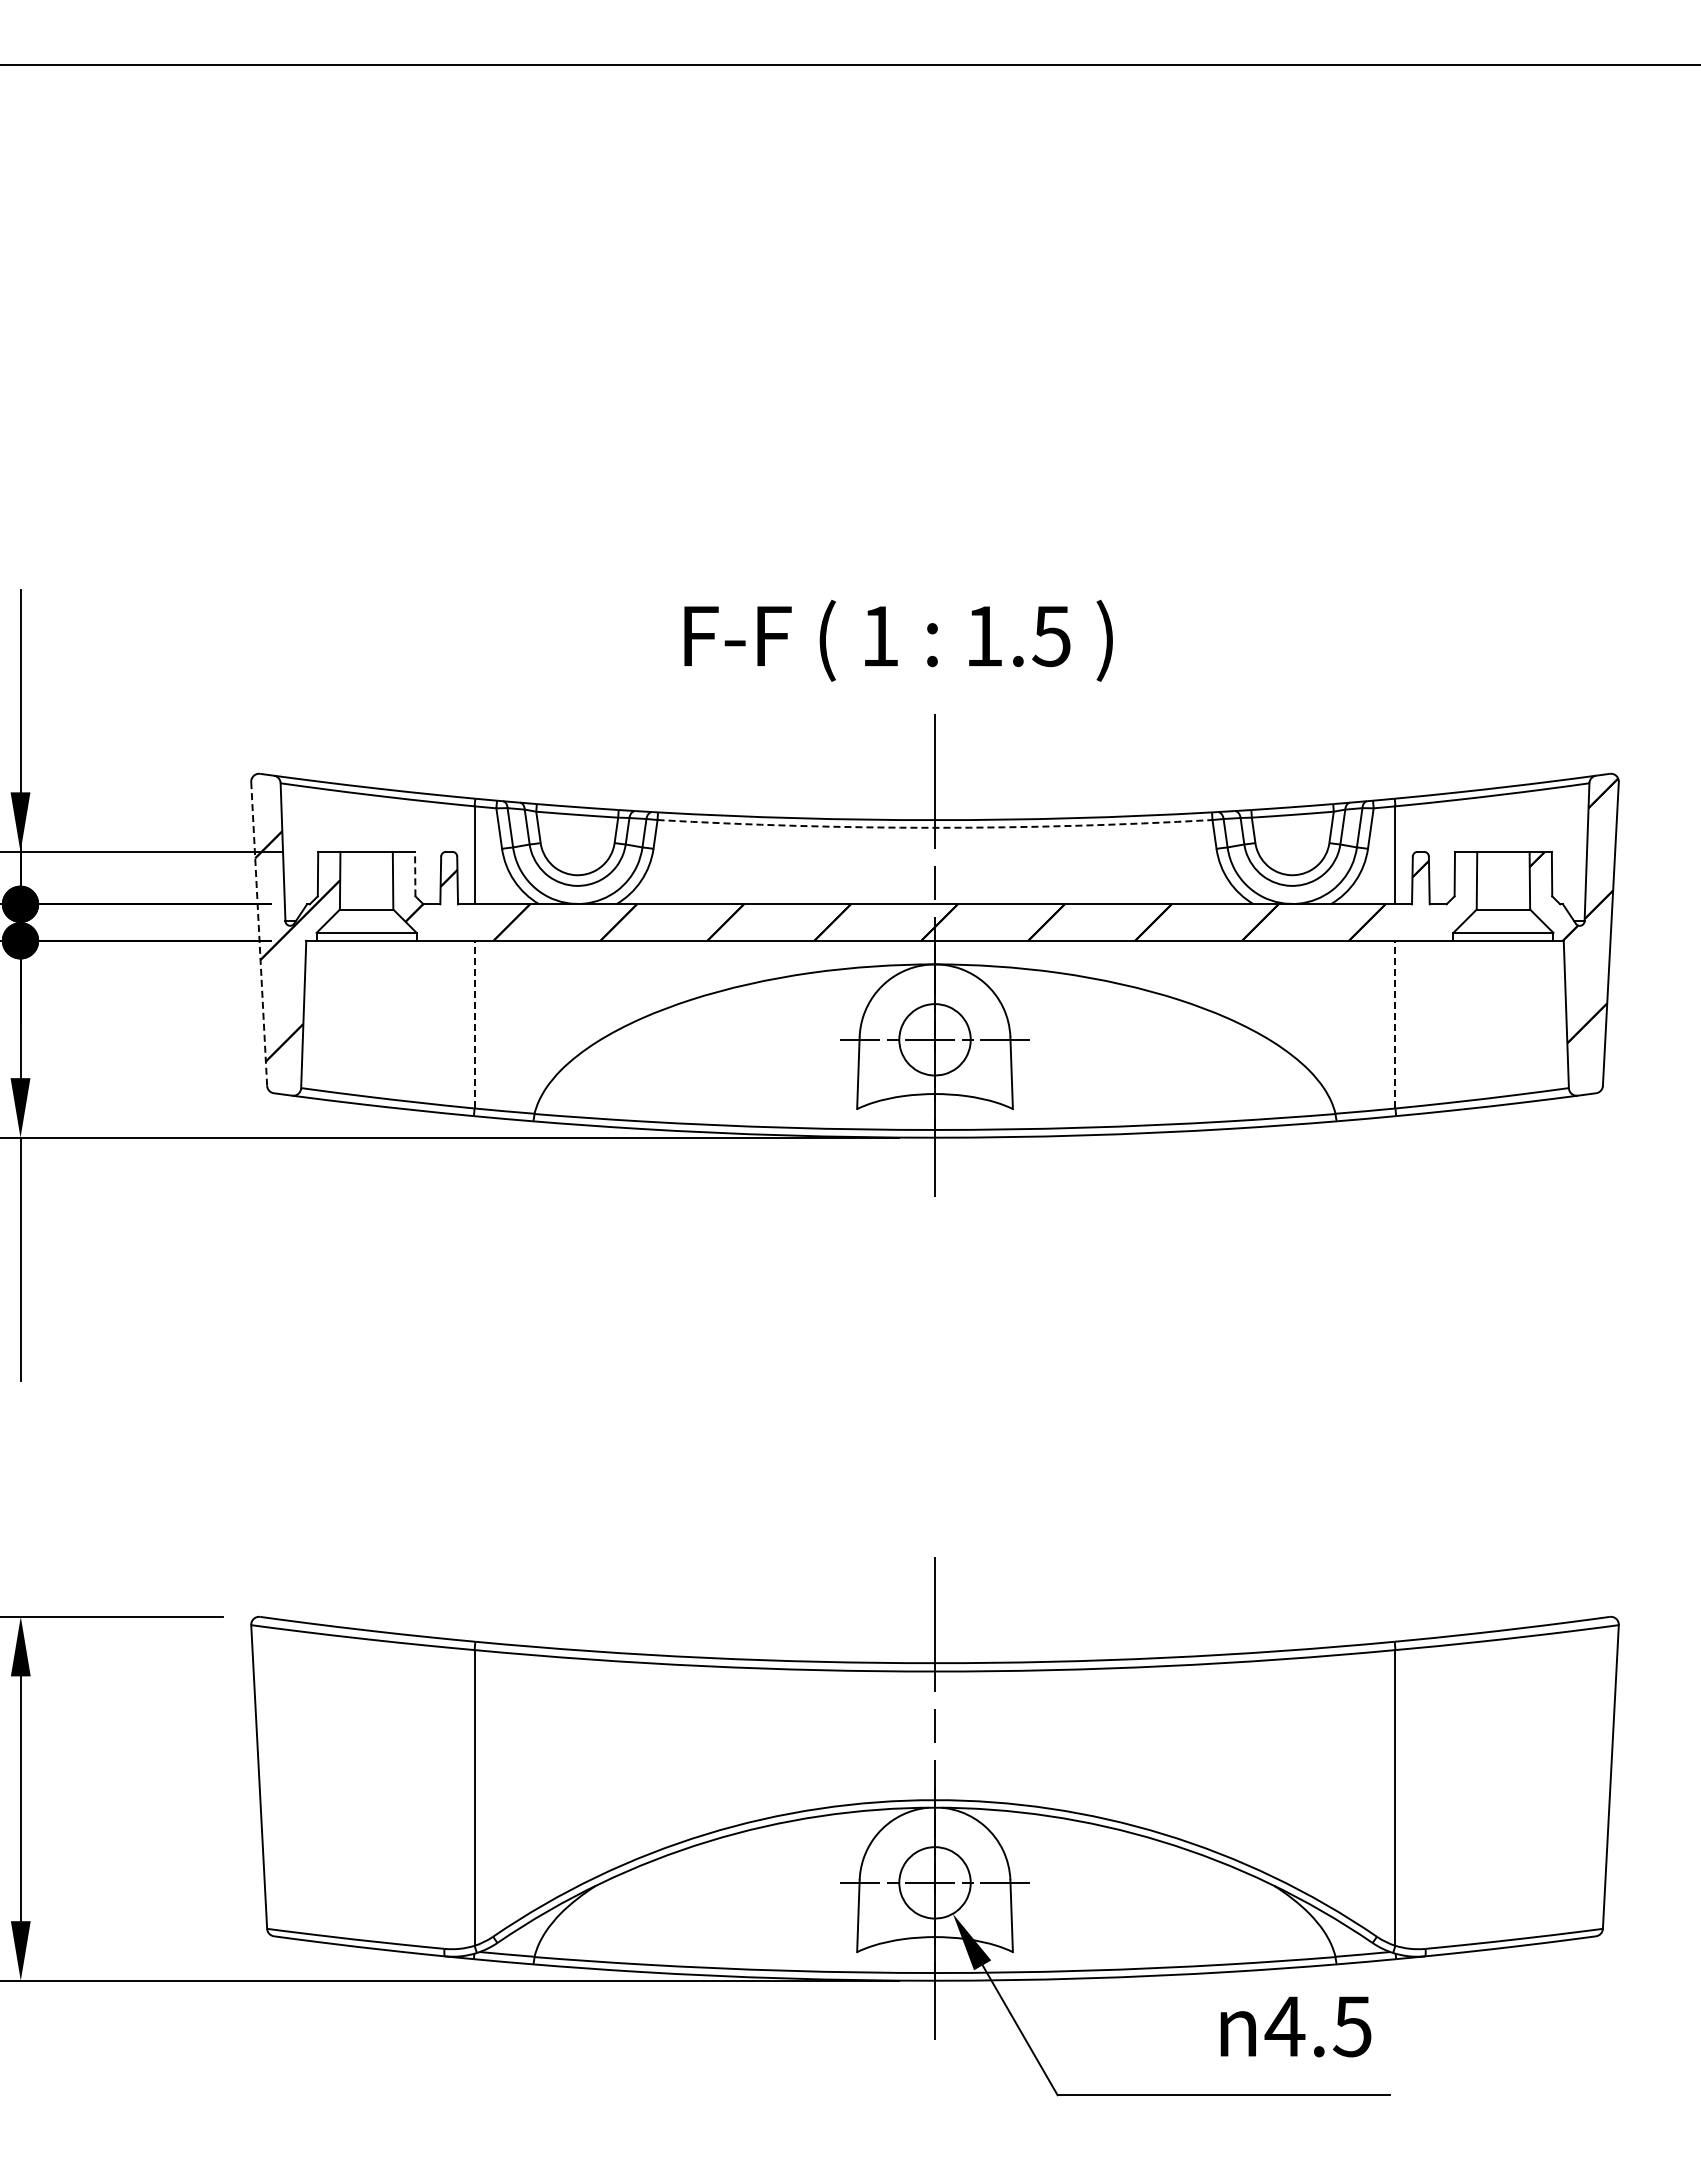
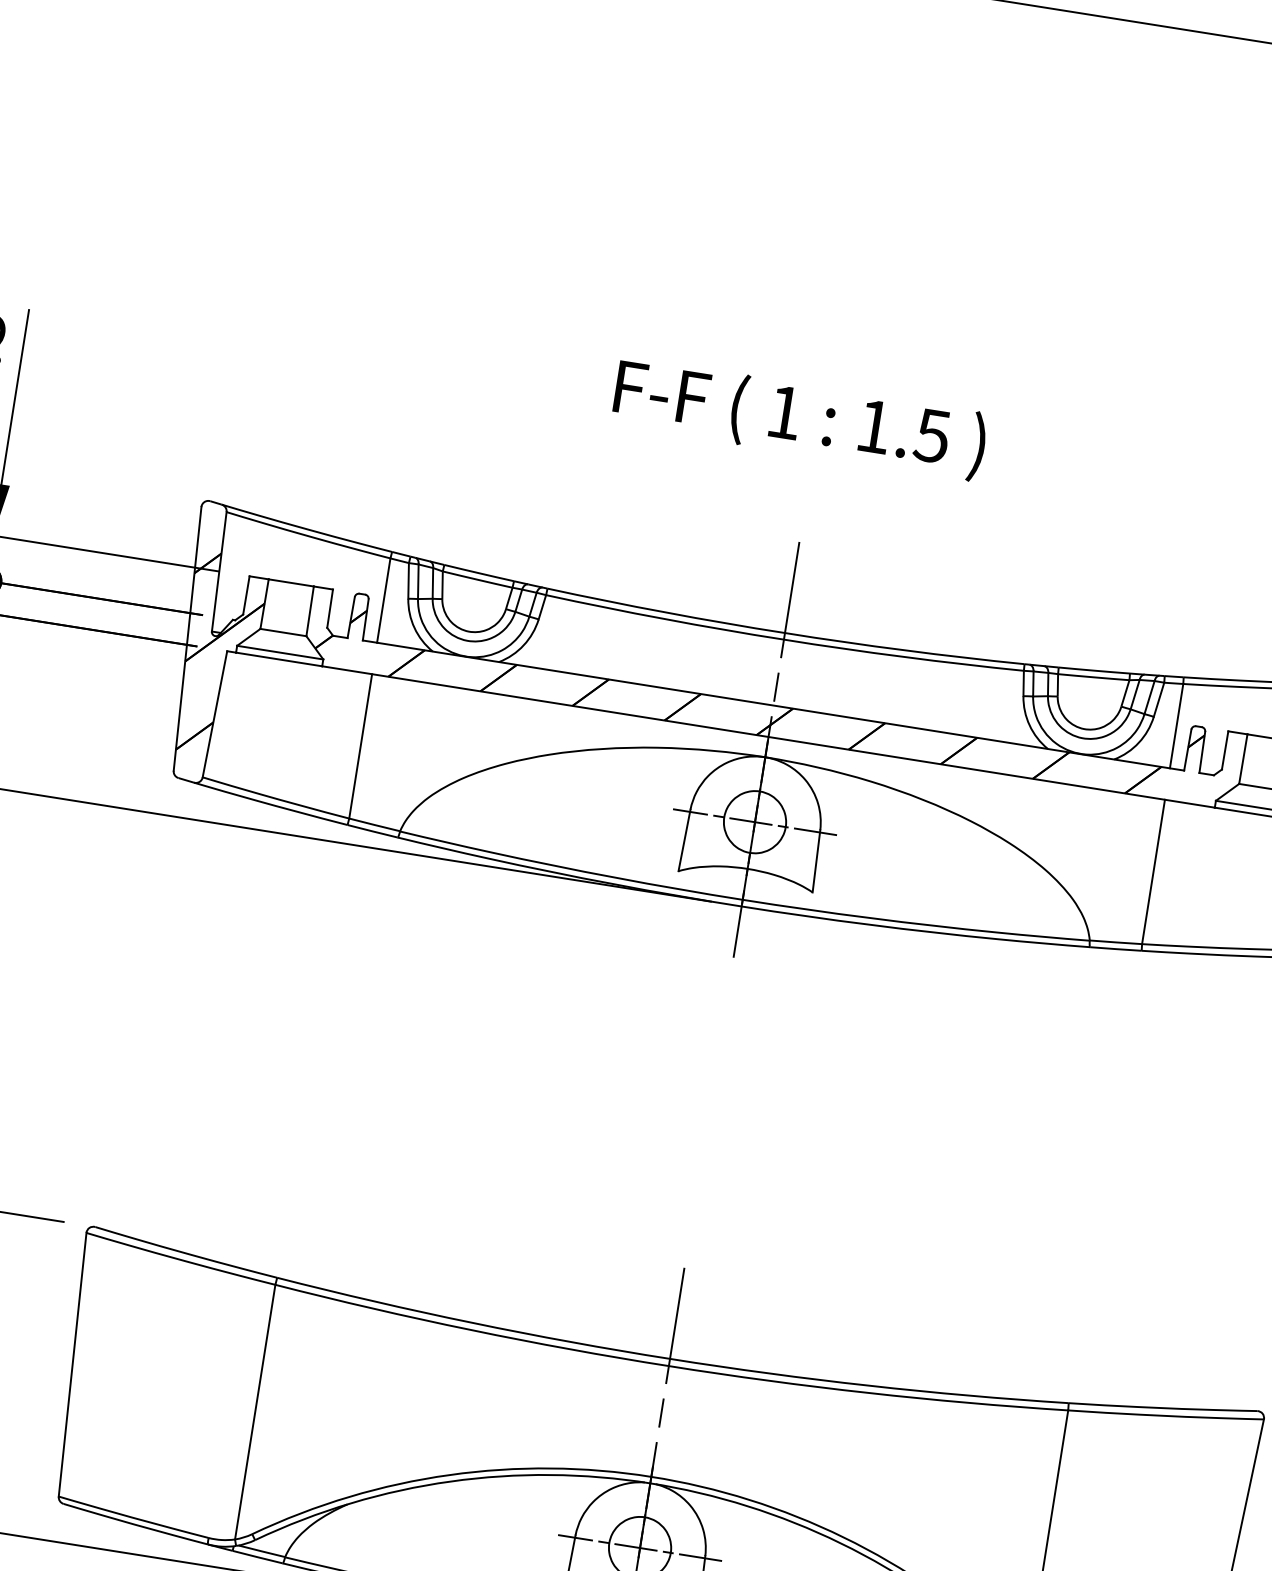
text: (898, 640) -> (799, 418), moved
arc: (935, 827) -> (784, 639), dashed -> solid
line: (415, 873) -> (330, 608), dashed -> solid
line: (259, 934) -> (187, 639), dashed -> solid
line: (474, 1024) -> (360, 746), dashed -> solid
line: (1395, 1024) -> (1153, 871), dashed -> solid

